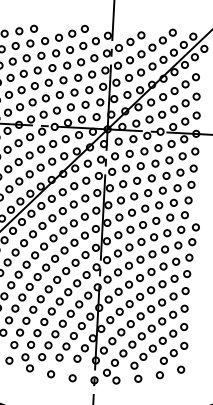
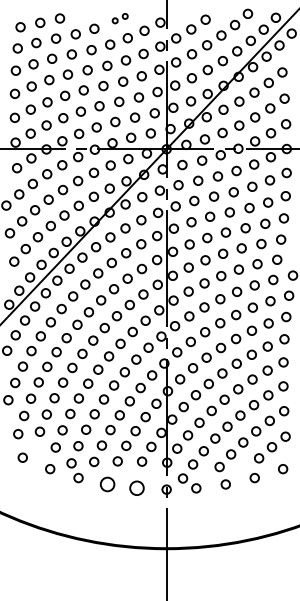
part: (77, 31) -> (119, 18), size x0.6
circle: (51, 374) -> (107, 484), size x1.6
circle: (72, 378) -> (136, 488), size x1.6

